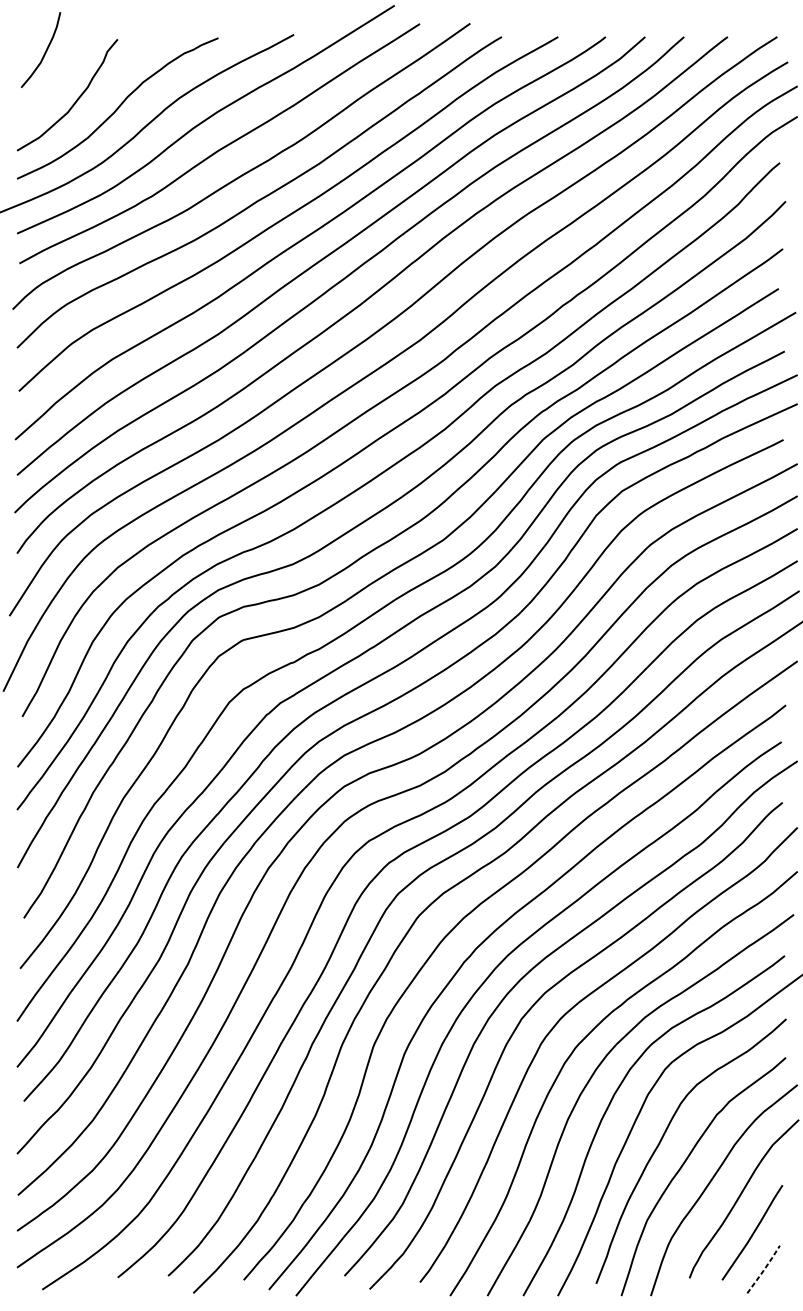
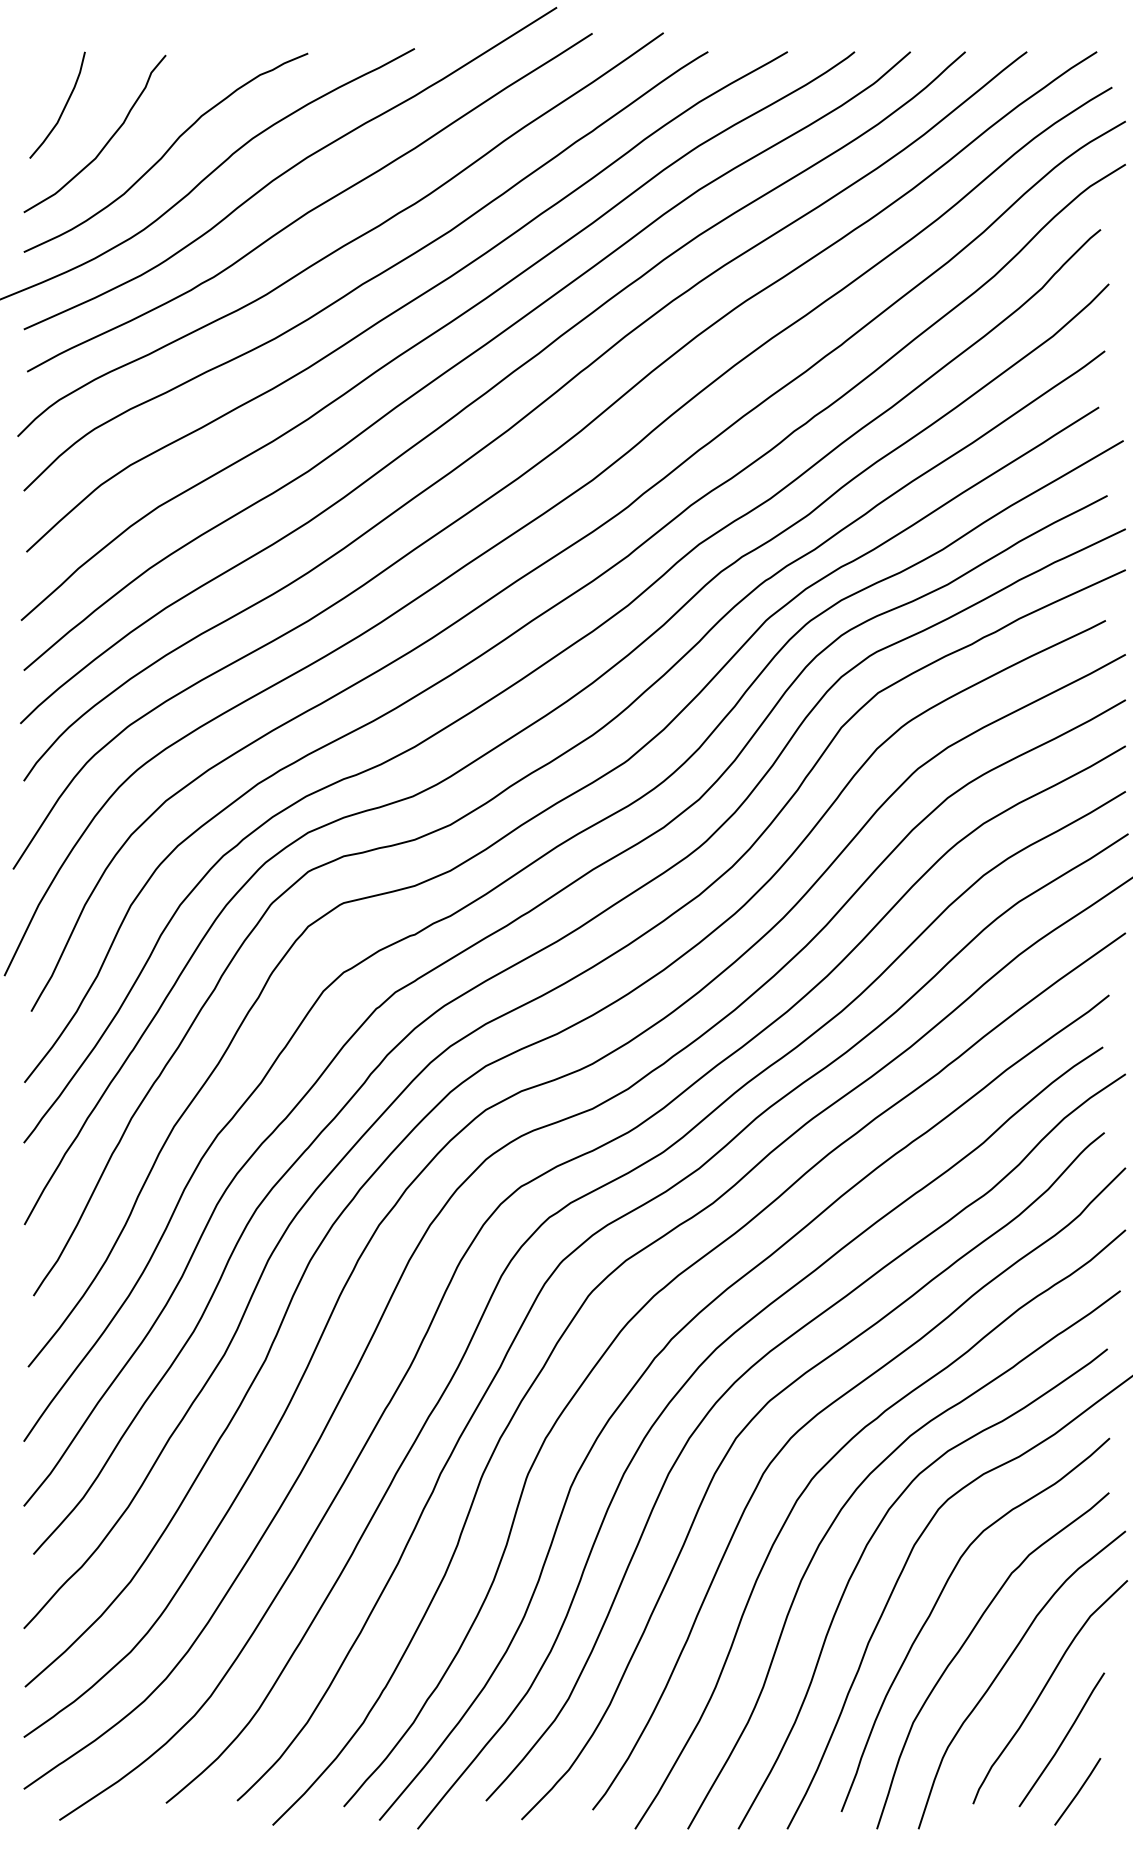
curve: (45, 51) -> (63, 107), moved
line: (764, 1270) -> (1078, 1792), dashed -> solid

